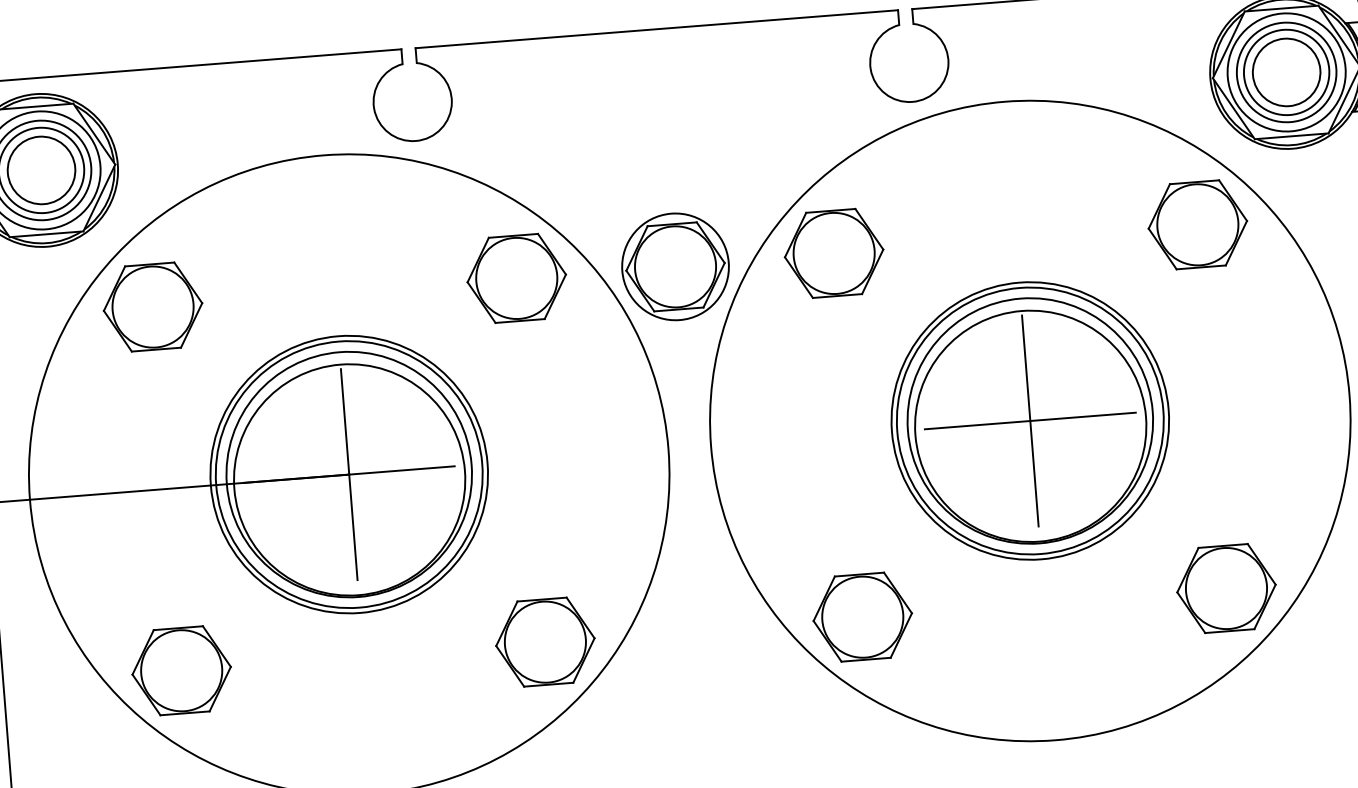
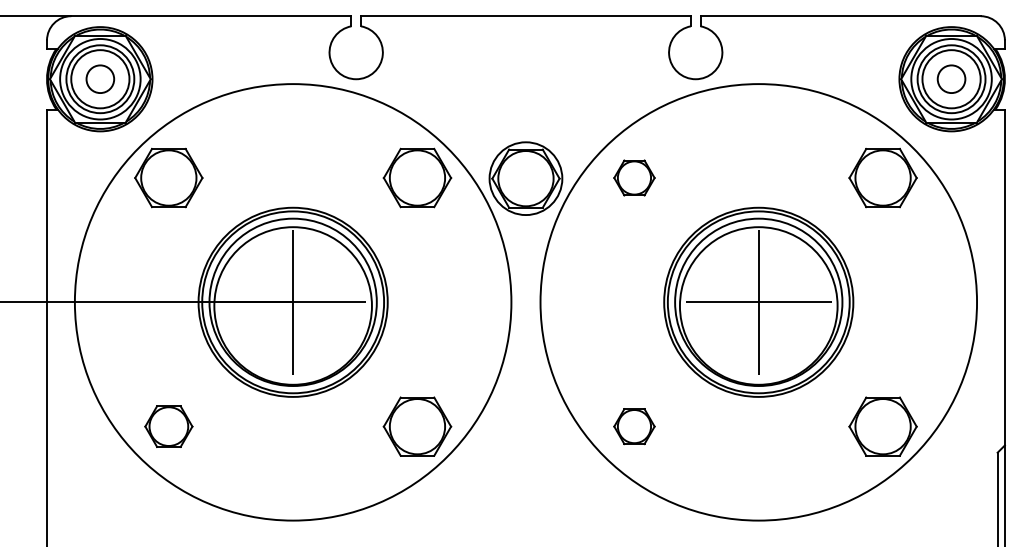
circle: (1286, 72) -> (951, 79), size x0.6
circle: (41, 170) -> (100, 79), size x0.6
part: (834, 252) -> (634, 177), size x0.6
part: (862, 616) -> (634, 426), size x0.6
part: (181, 670) -> (168, 426), size x0.7

